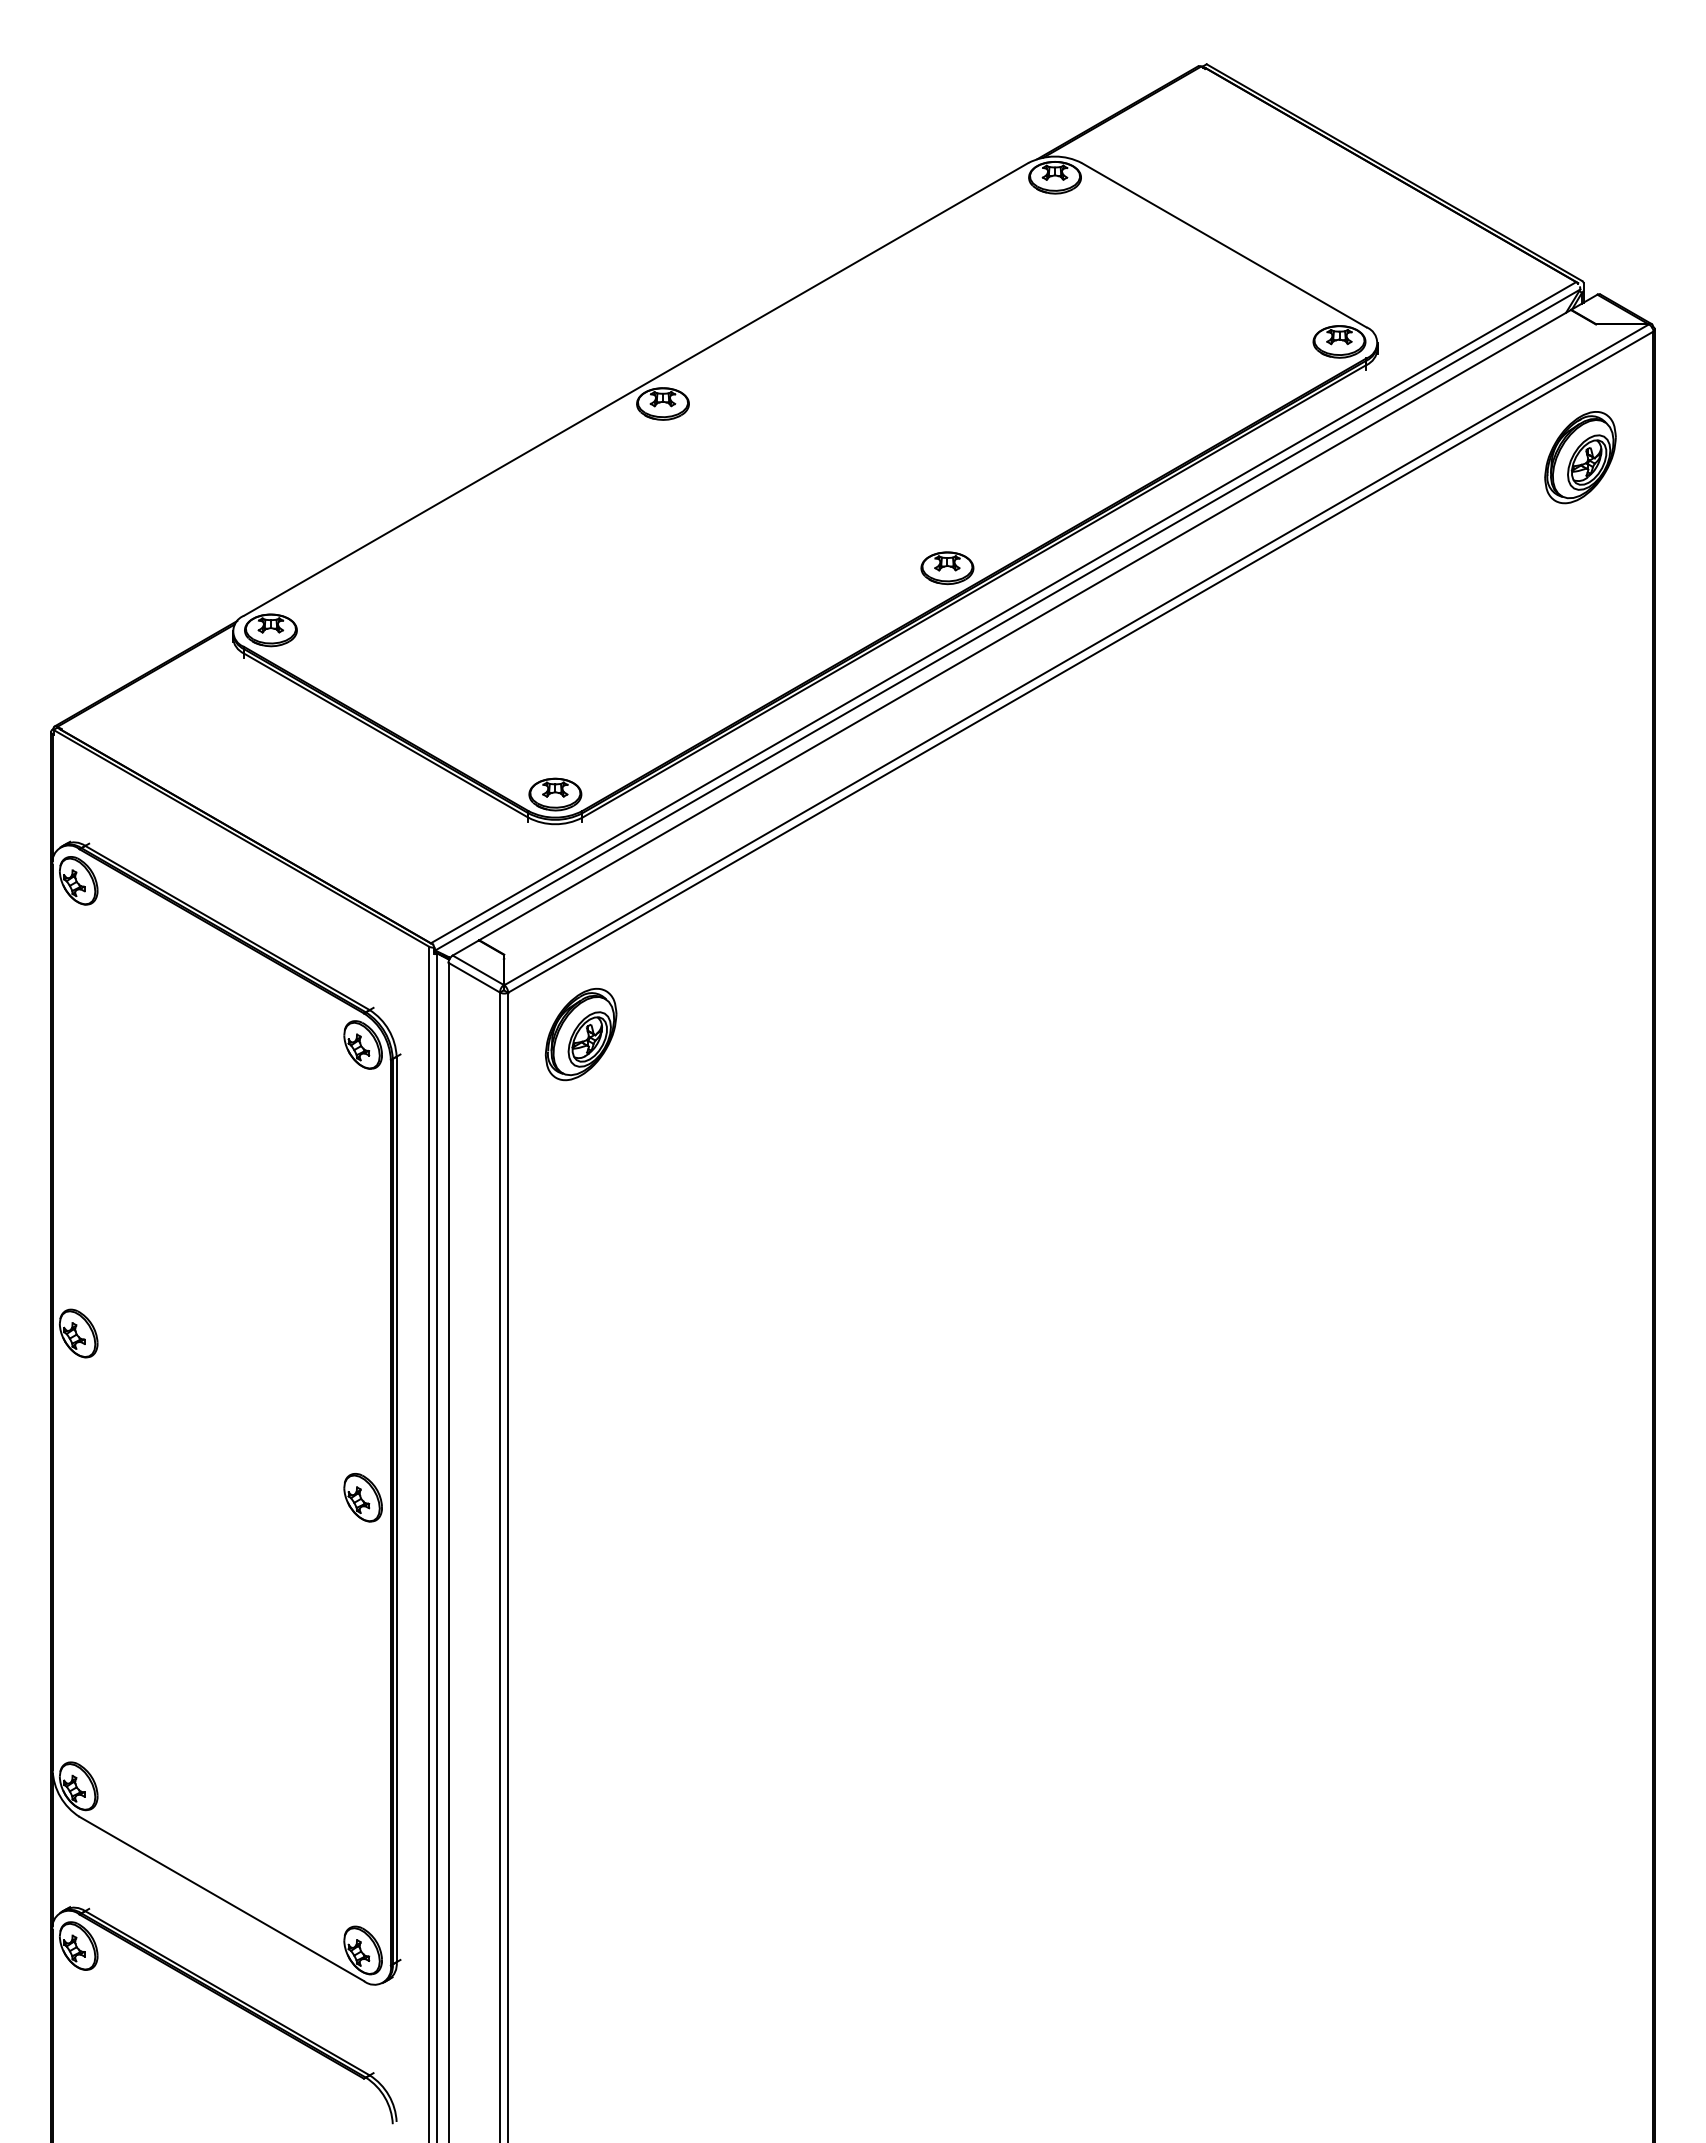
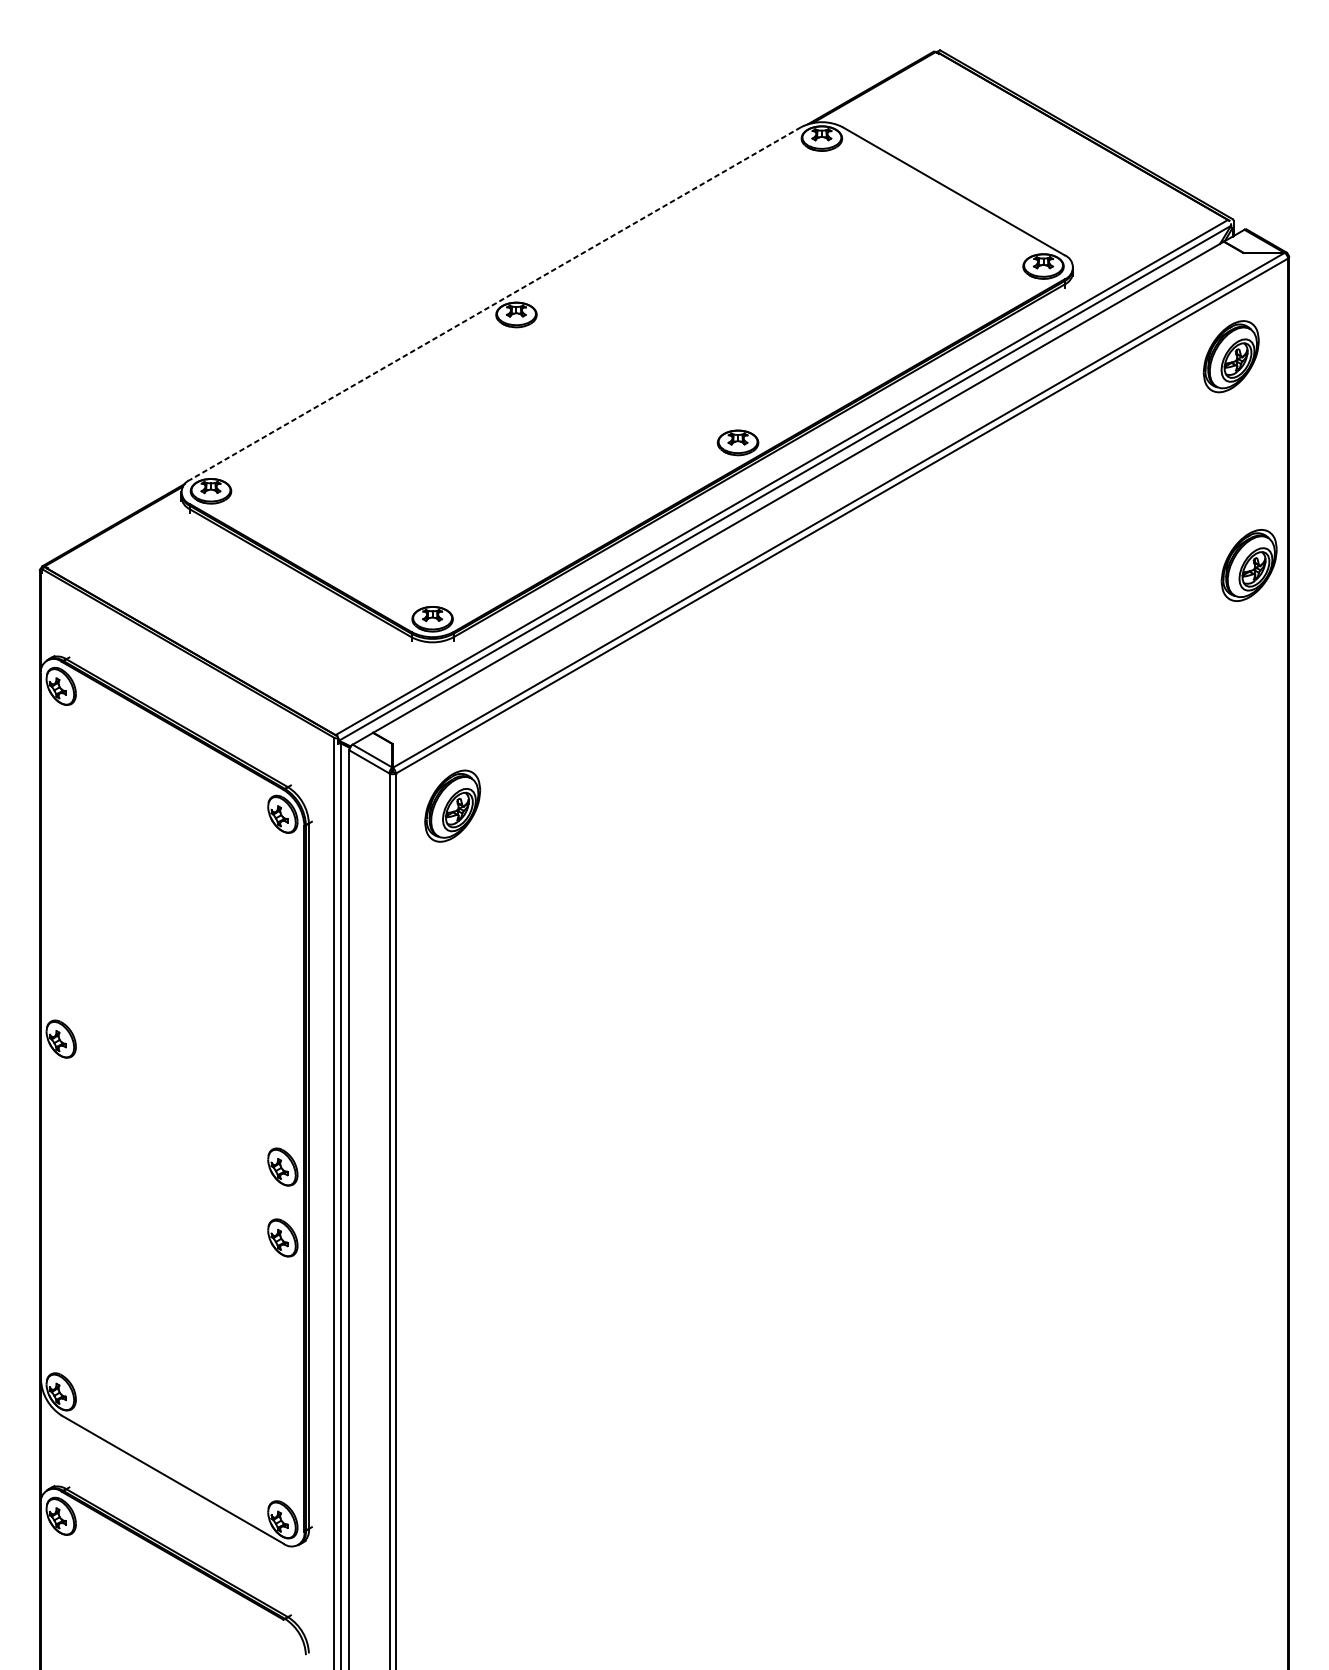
line: (636, 389) -> (495, 303), solid -> dashed
part: (1603, 725) -> (1249, 565), added
part: (362, 1588) -> (282, 1237), added

